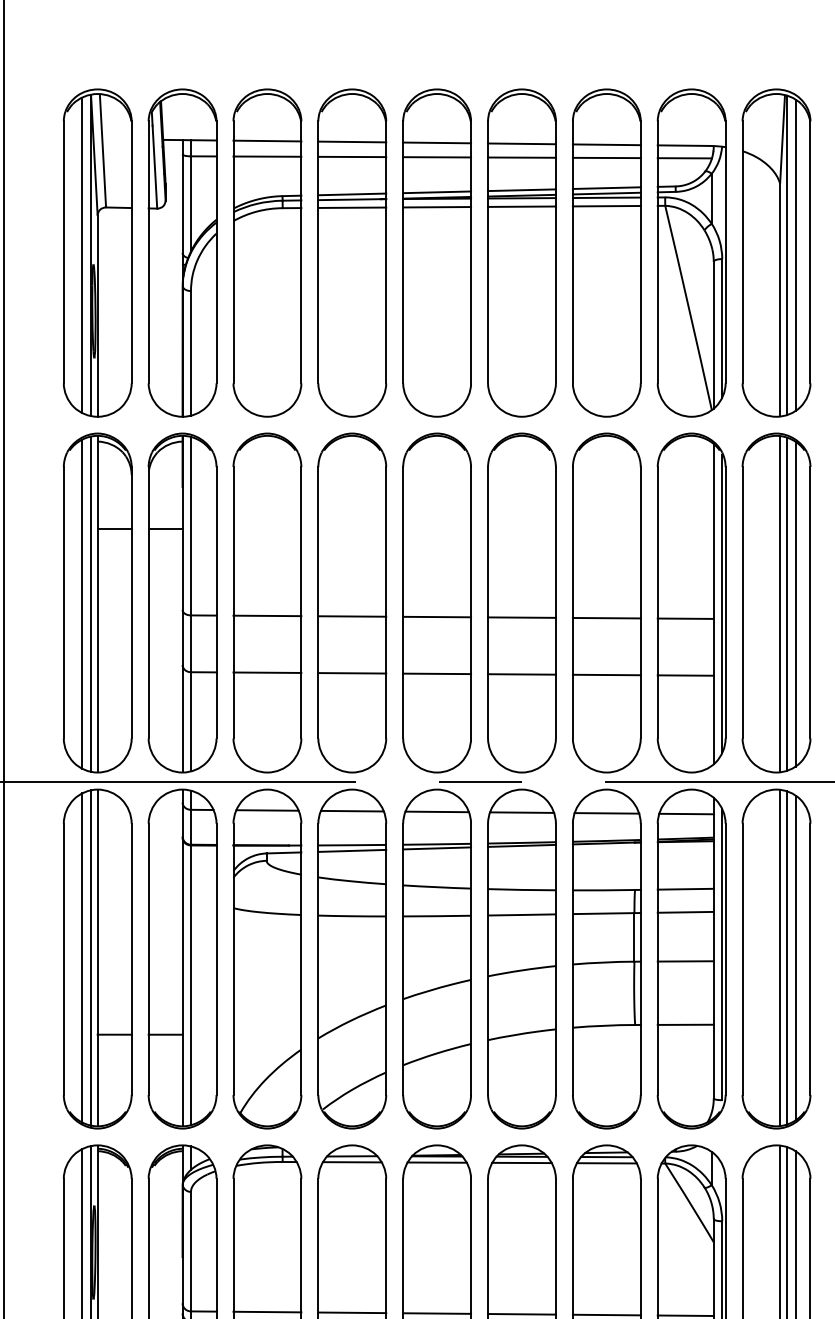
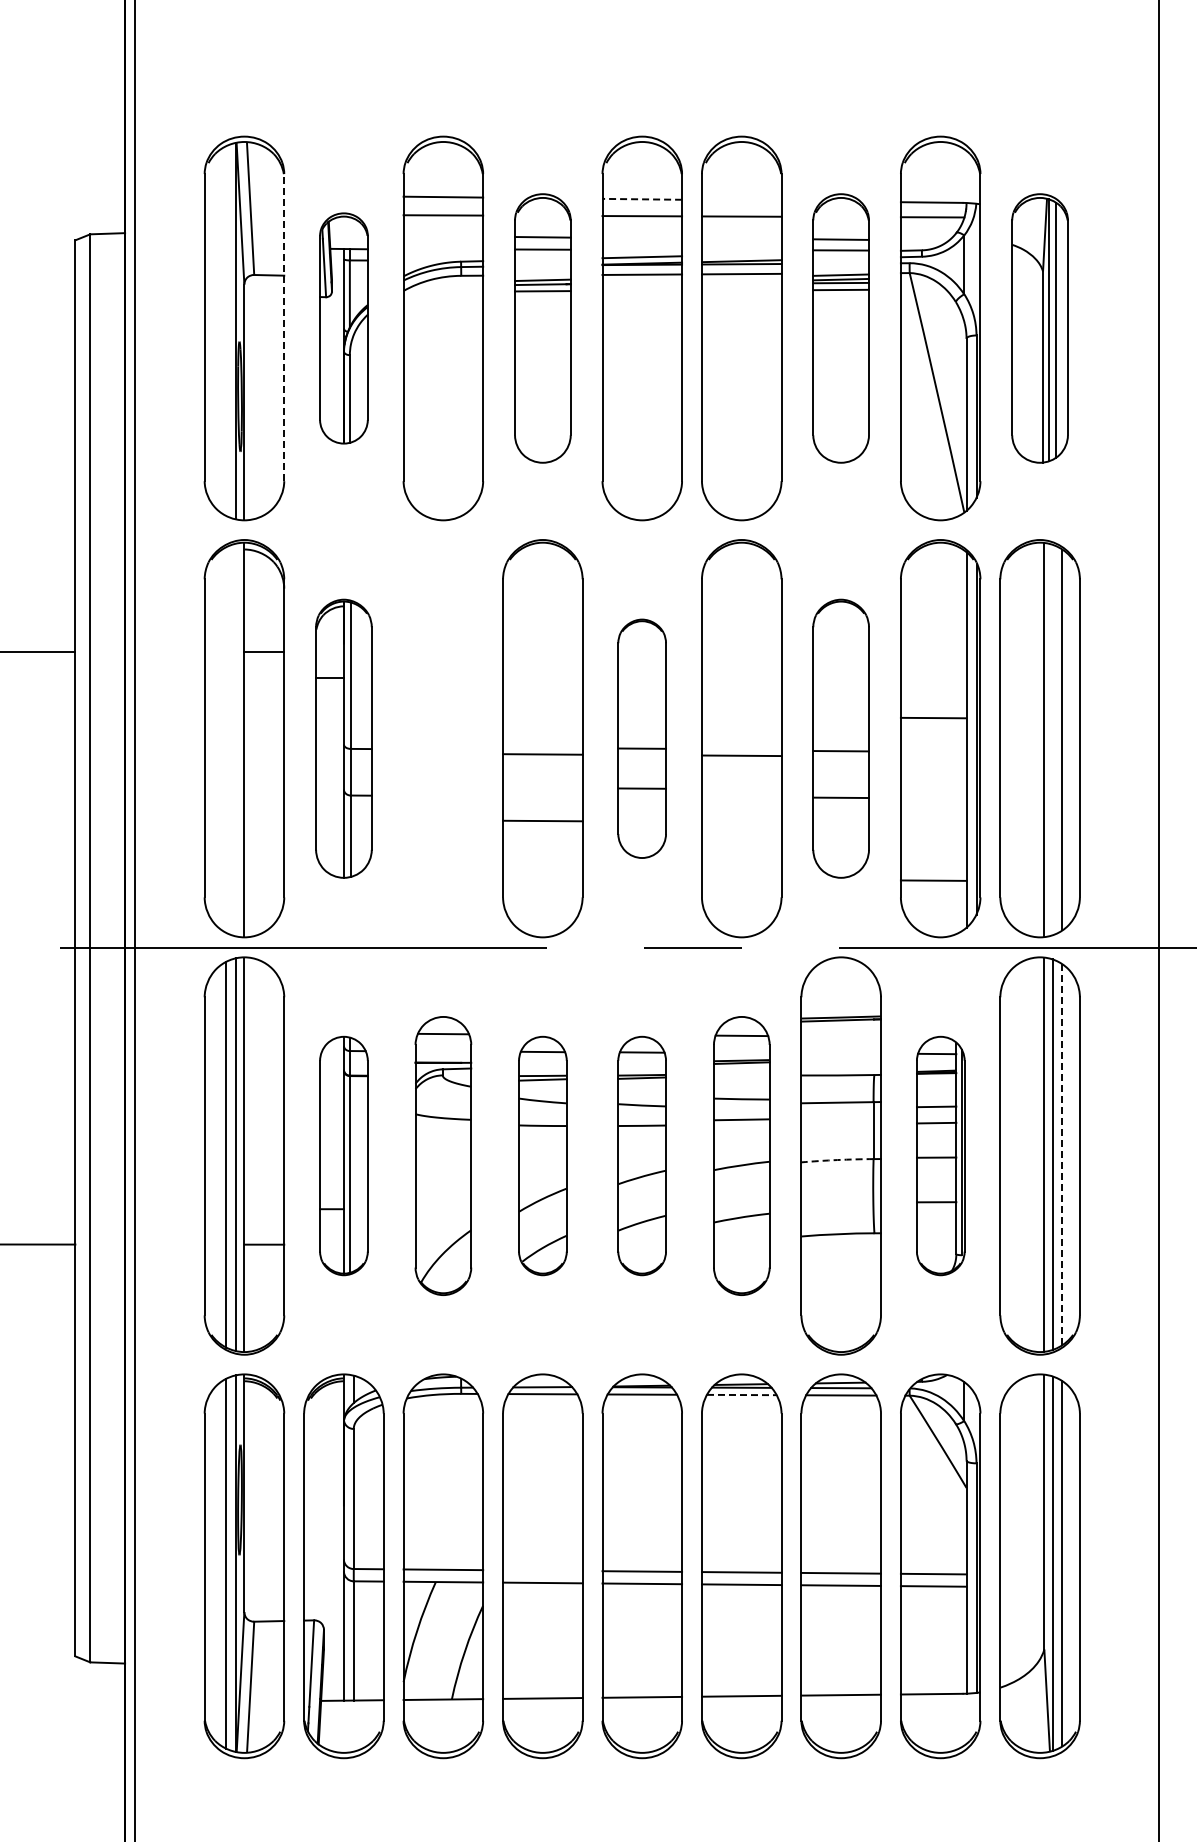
line: (437, 143) -> (642, 199), solid -> dashed
line: (521, 143) -> (741, 200), removed
line: (521, 189) -> (741, 254), removed
line: (131, 252) -> (284, 327), solid -> dashed
part: (182, 253) -> (343, 328), size x0.6
part: (351, 253) -> (542, 328), size x0.7
part: (606, 253) -> (840, 328), size x0.7
part: (775, 253) -> (1039, 328), size x0.7
line: (82, 254) -> (226, 330), removed
part: (182, 602) -> (343, 738), size x0.7
part: (267, 602) -> (443, 738), removed
part: (436, 602) -> (641, 738), size x0.6
part: (606, 602) -> (840, 738), size x0.7
line: (82, 603) -> (226, 739), removed
line: (90, 603) -> (236, 739), removed
line: (787, 603) -> (1052, 739), removed
line: (685, 618) -> (933, 717), moved
line: (521, 674) -> (741, 822), removed
line: (685, 675) -> (933, 880), moved
line: (607, 812) -> (841, 984), removed
part: (182, 958) -> (343, 1155), size x0.6
part: (267, 958) -> (443, 1155), size x0.7
part: (351, 958) -> (542, 1155), size x0.6
part: (436, 958) -> (641, 1155), size x0.6
part: (521, 958) -> (741, 1155), size x0.7
part: (691, 958) -> (940, 1155), size x0.6
line: (795, 958) -> (1062, 1155), solid -> dashed
arc: (603, 962) -> (837, 1160), solid -> dashed
line: (521, 1163) -> (741, 1395), solid -> dashed
line: (351, 1312) -> (542, 1570), removed

